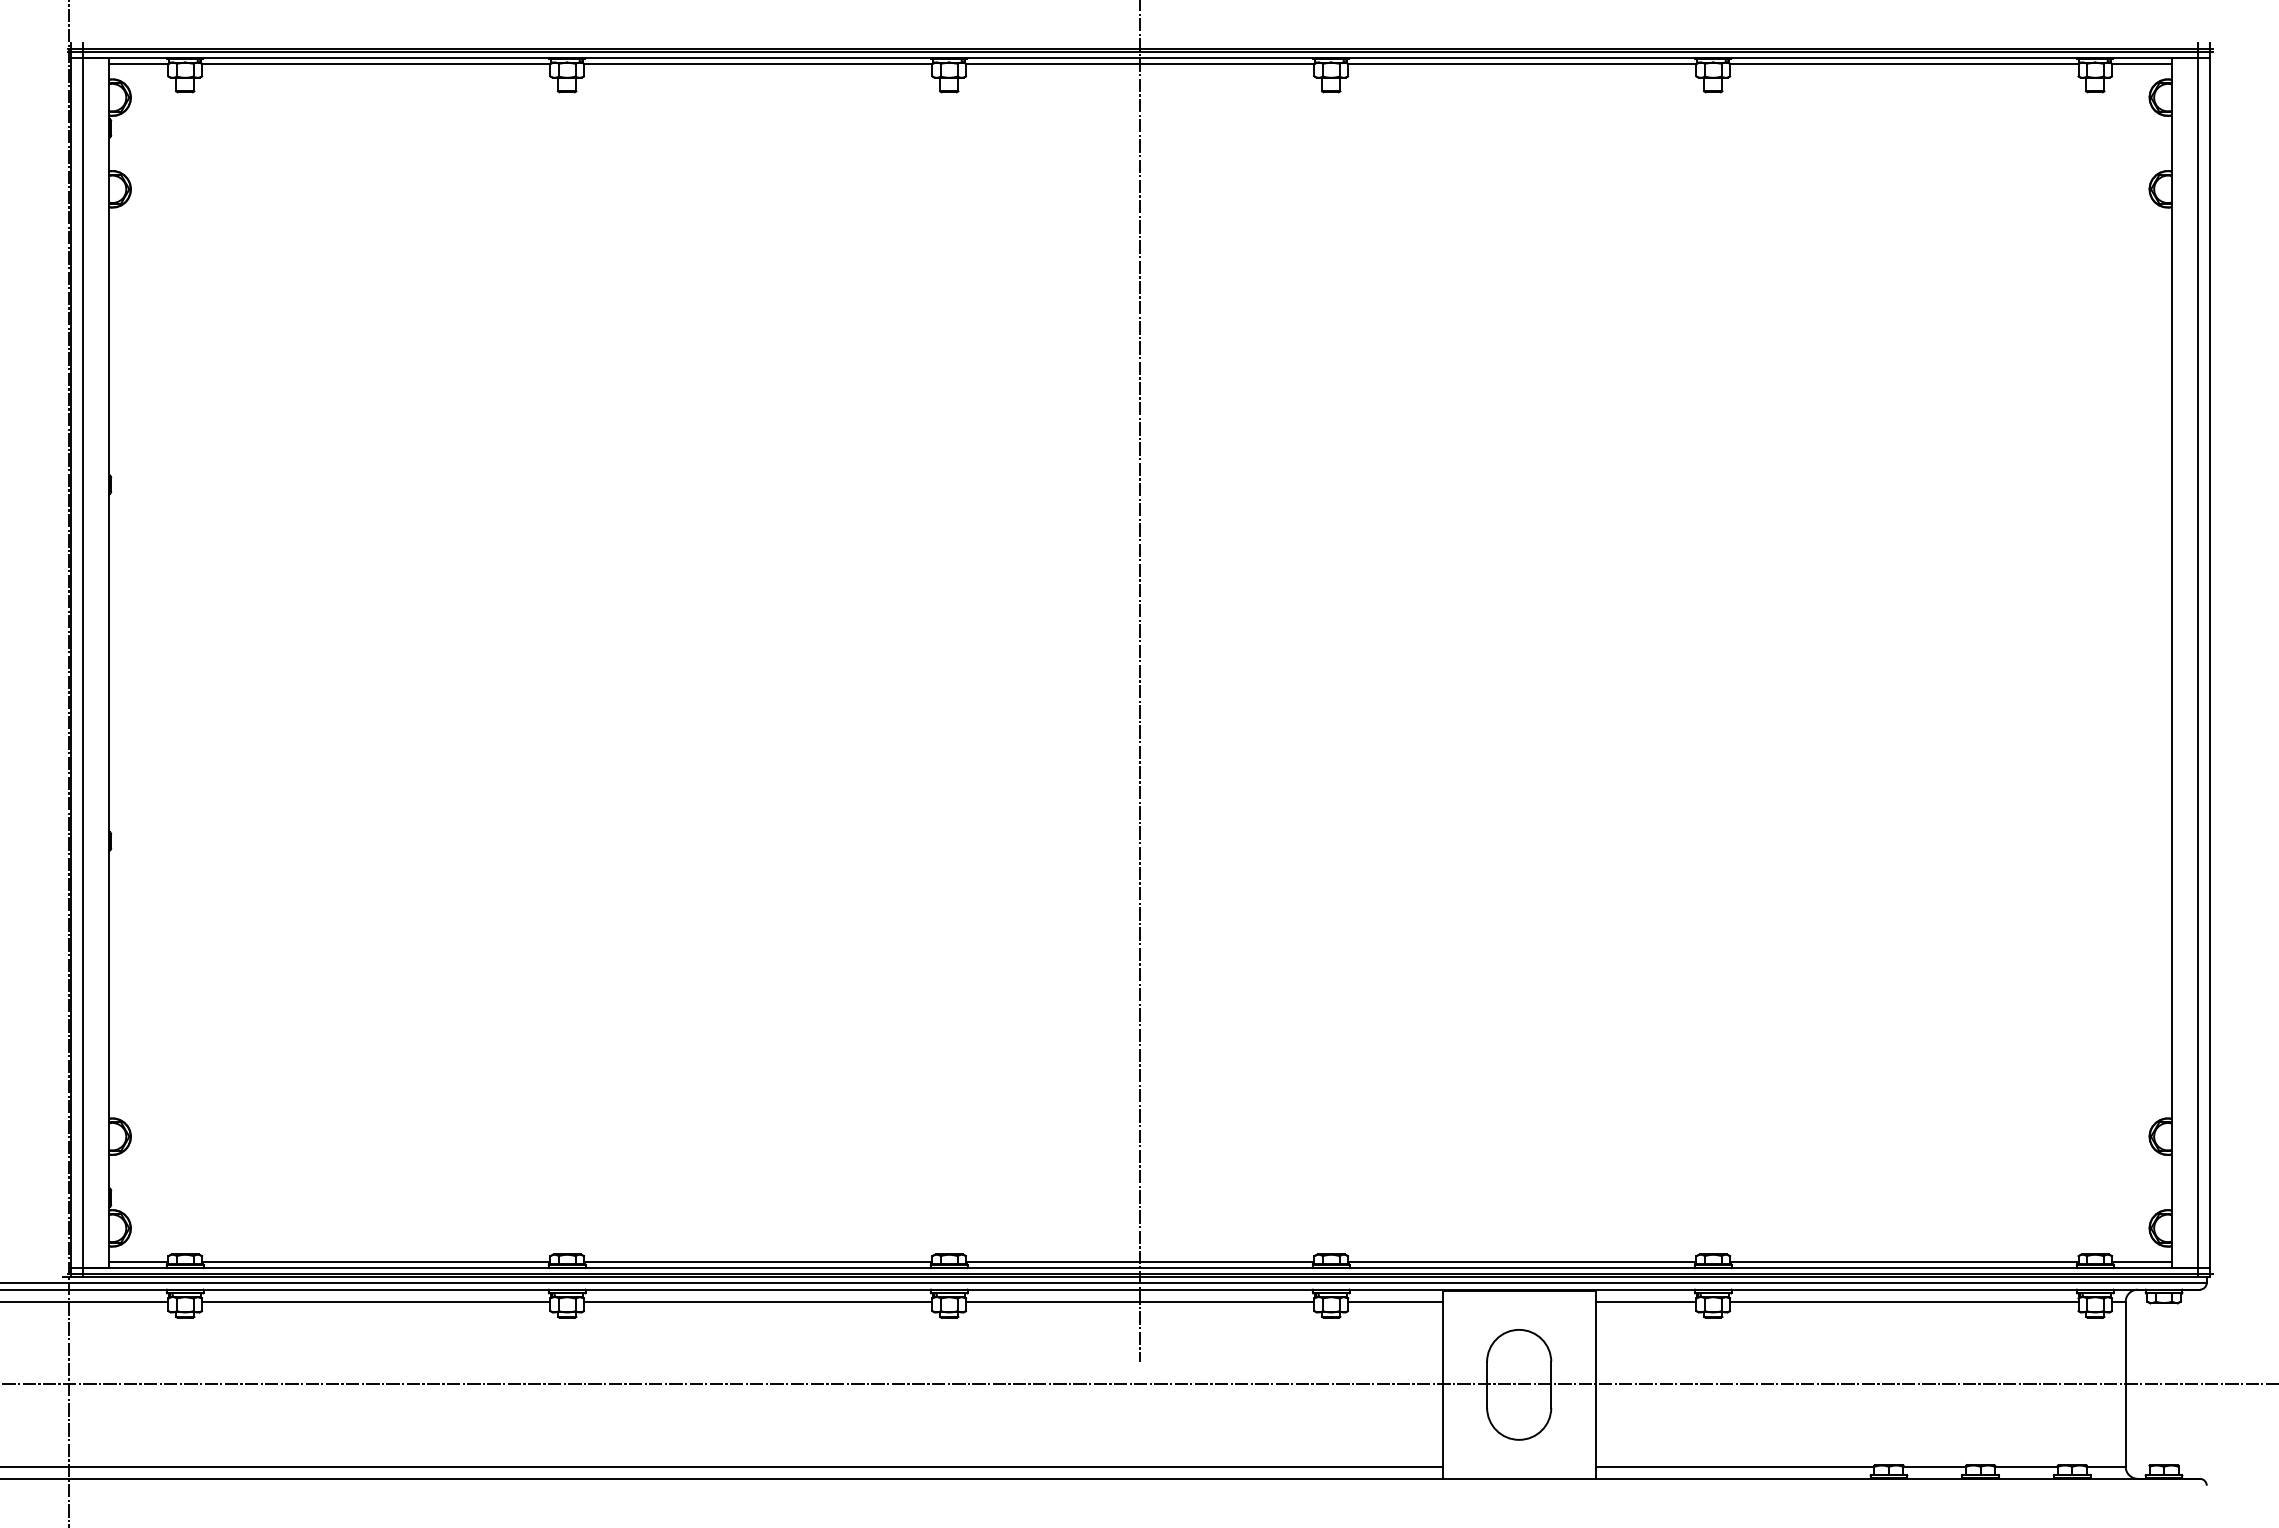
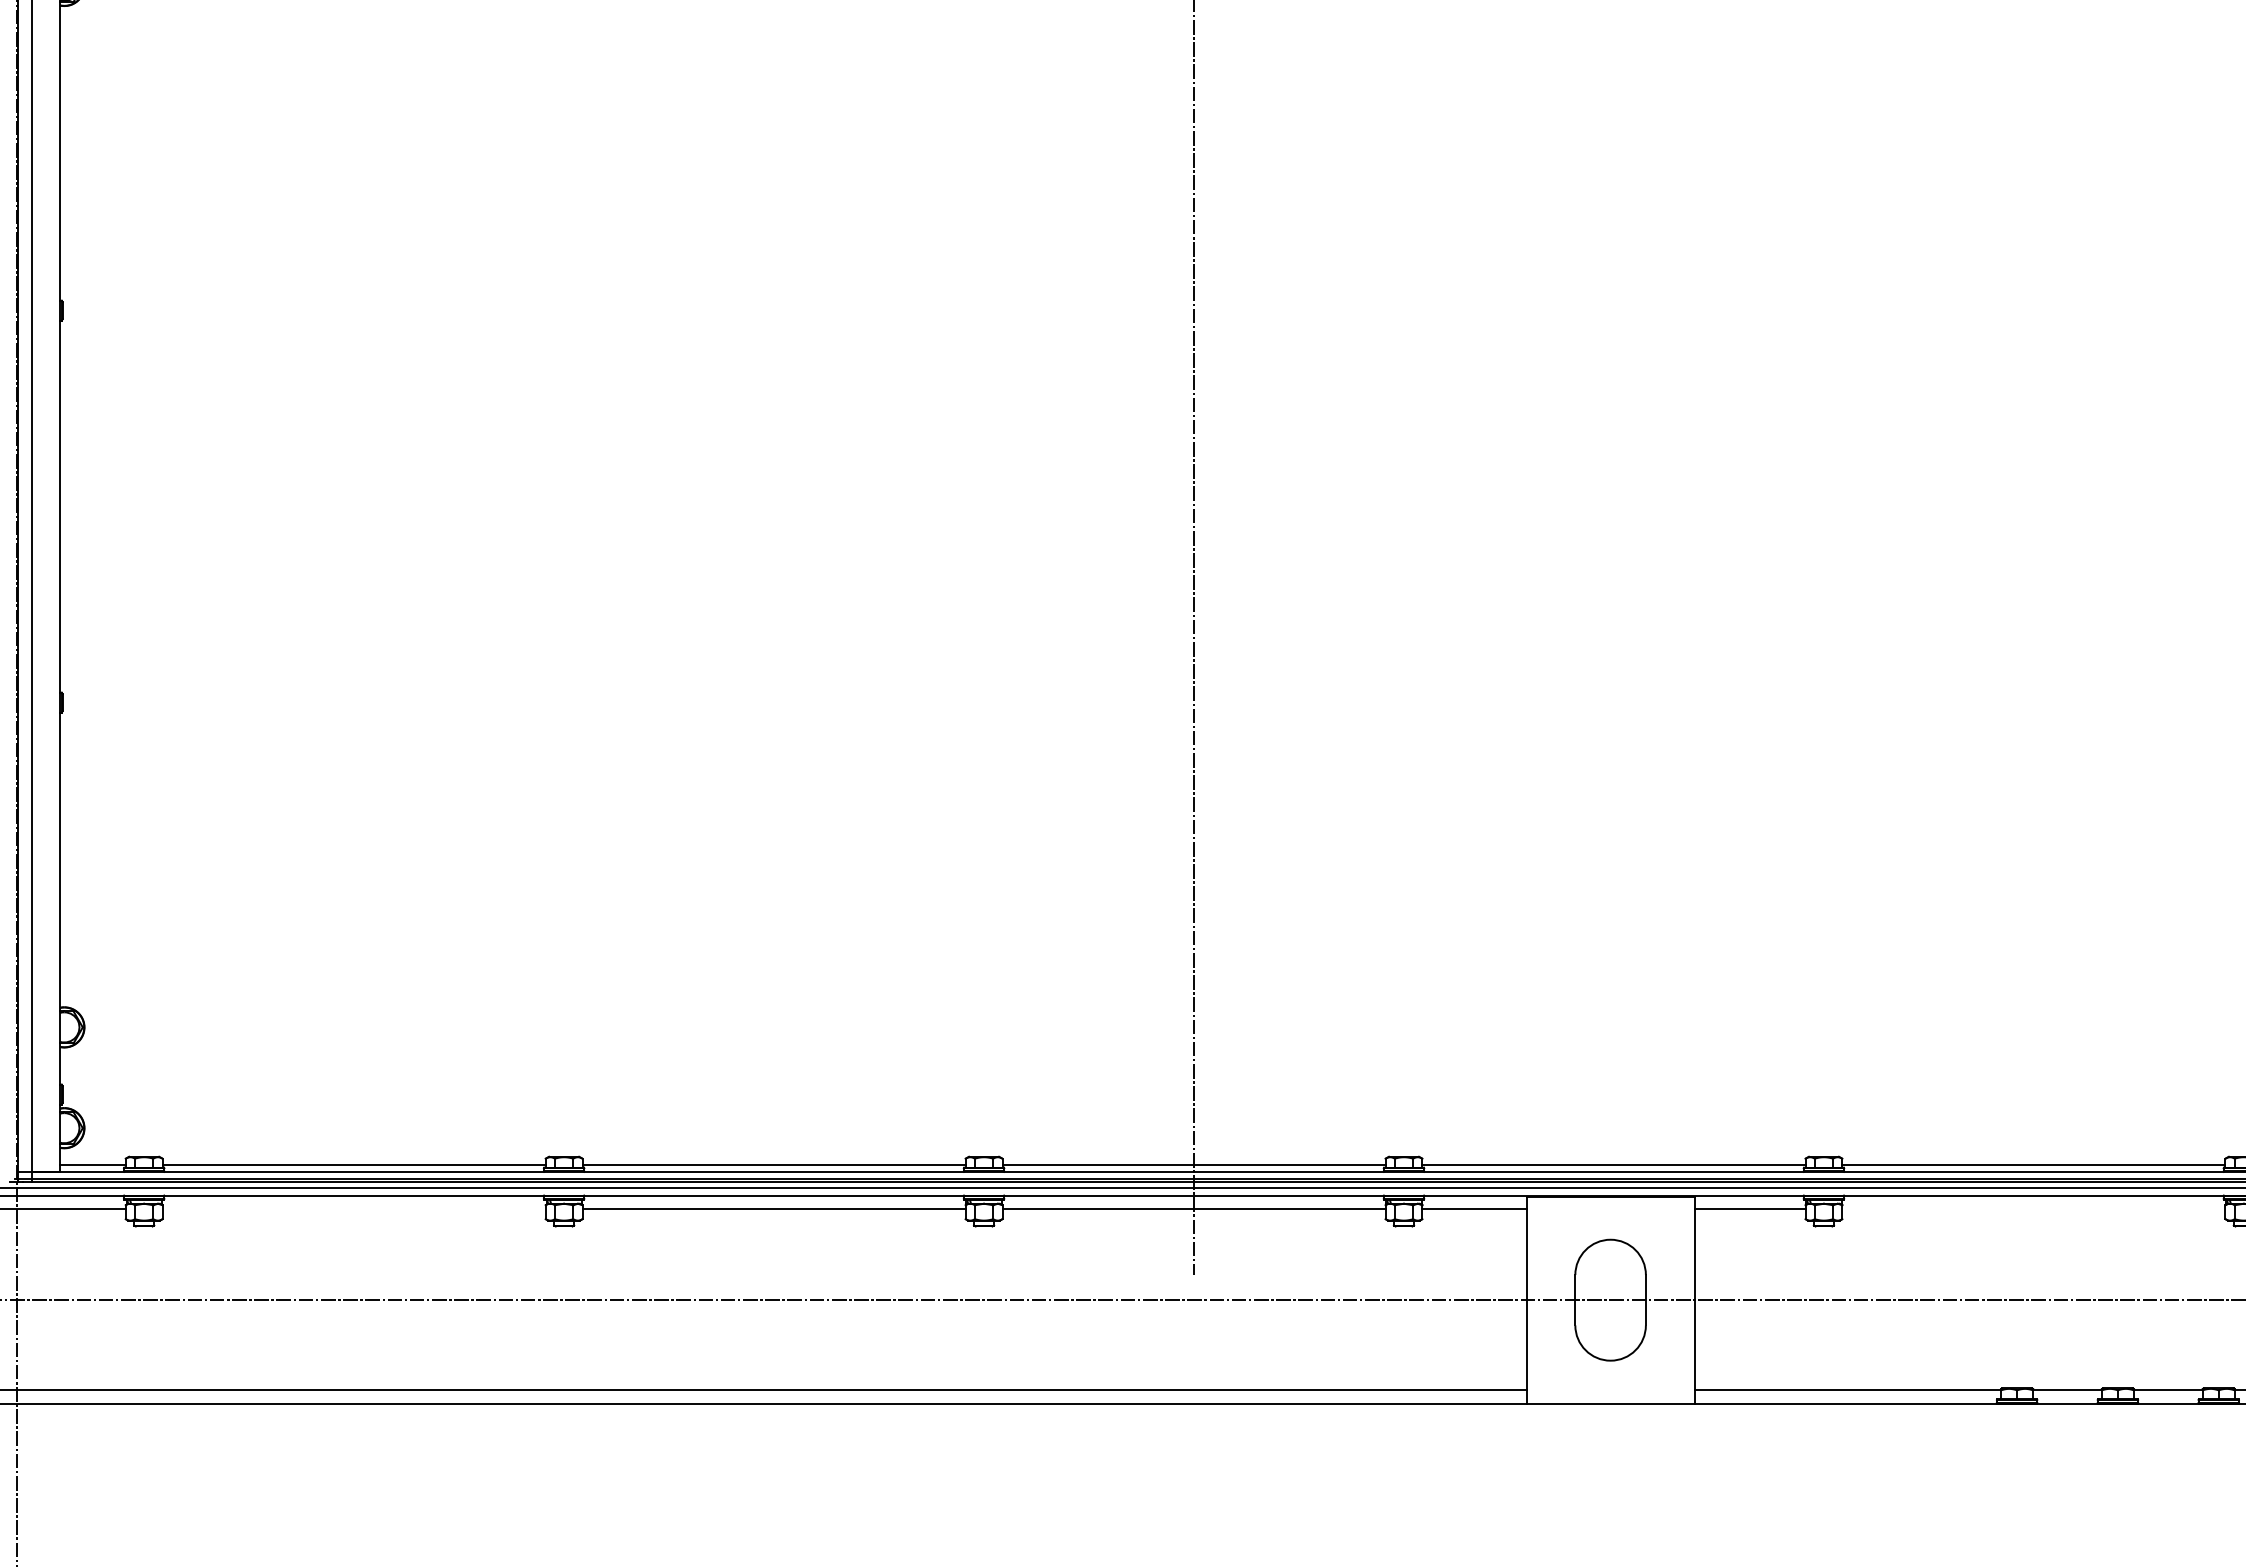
line: (375, 1301) -> (353, 1208), removed
line: (1904, 1301) -> (2034, 1208), removed

